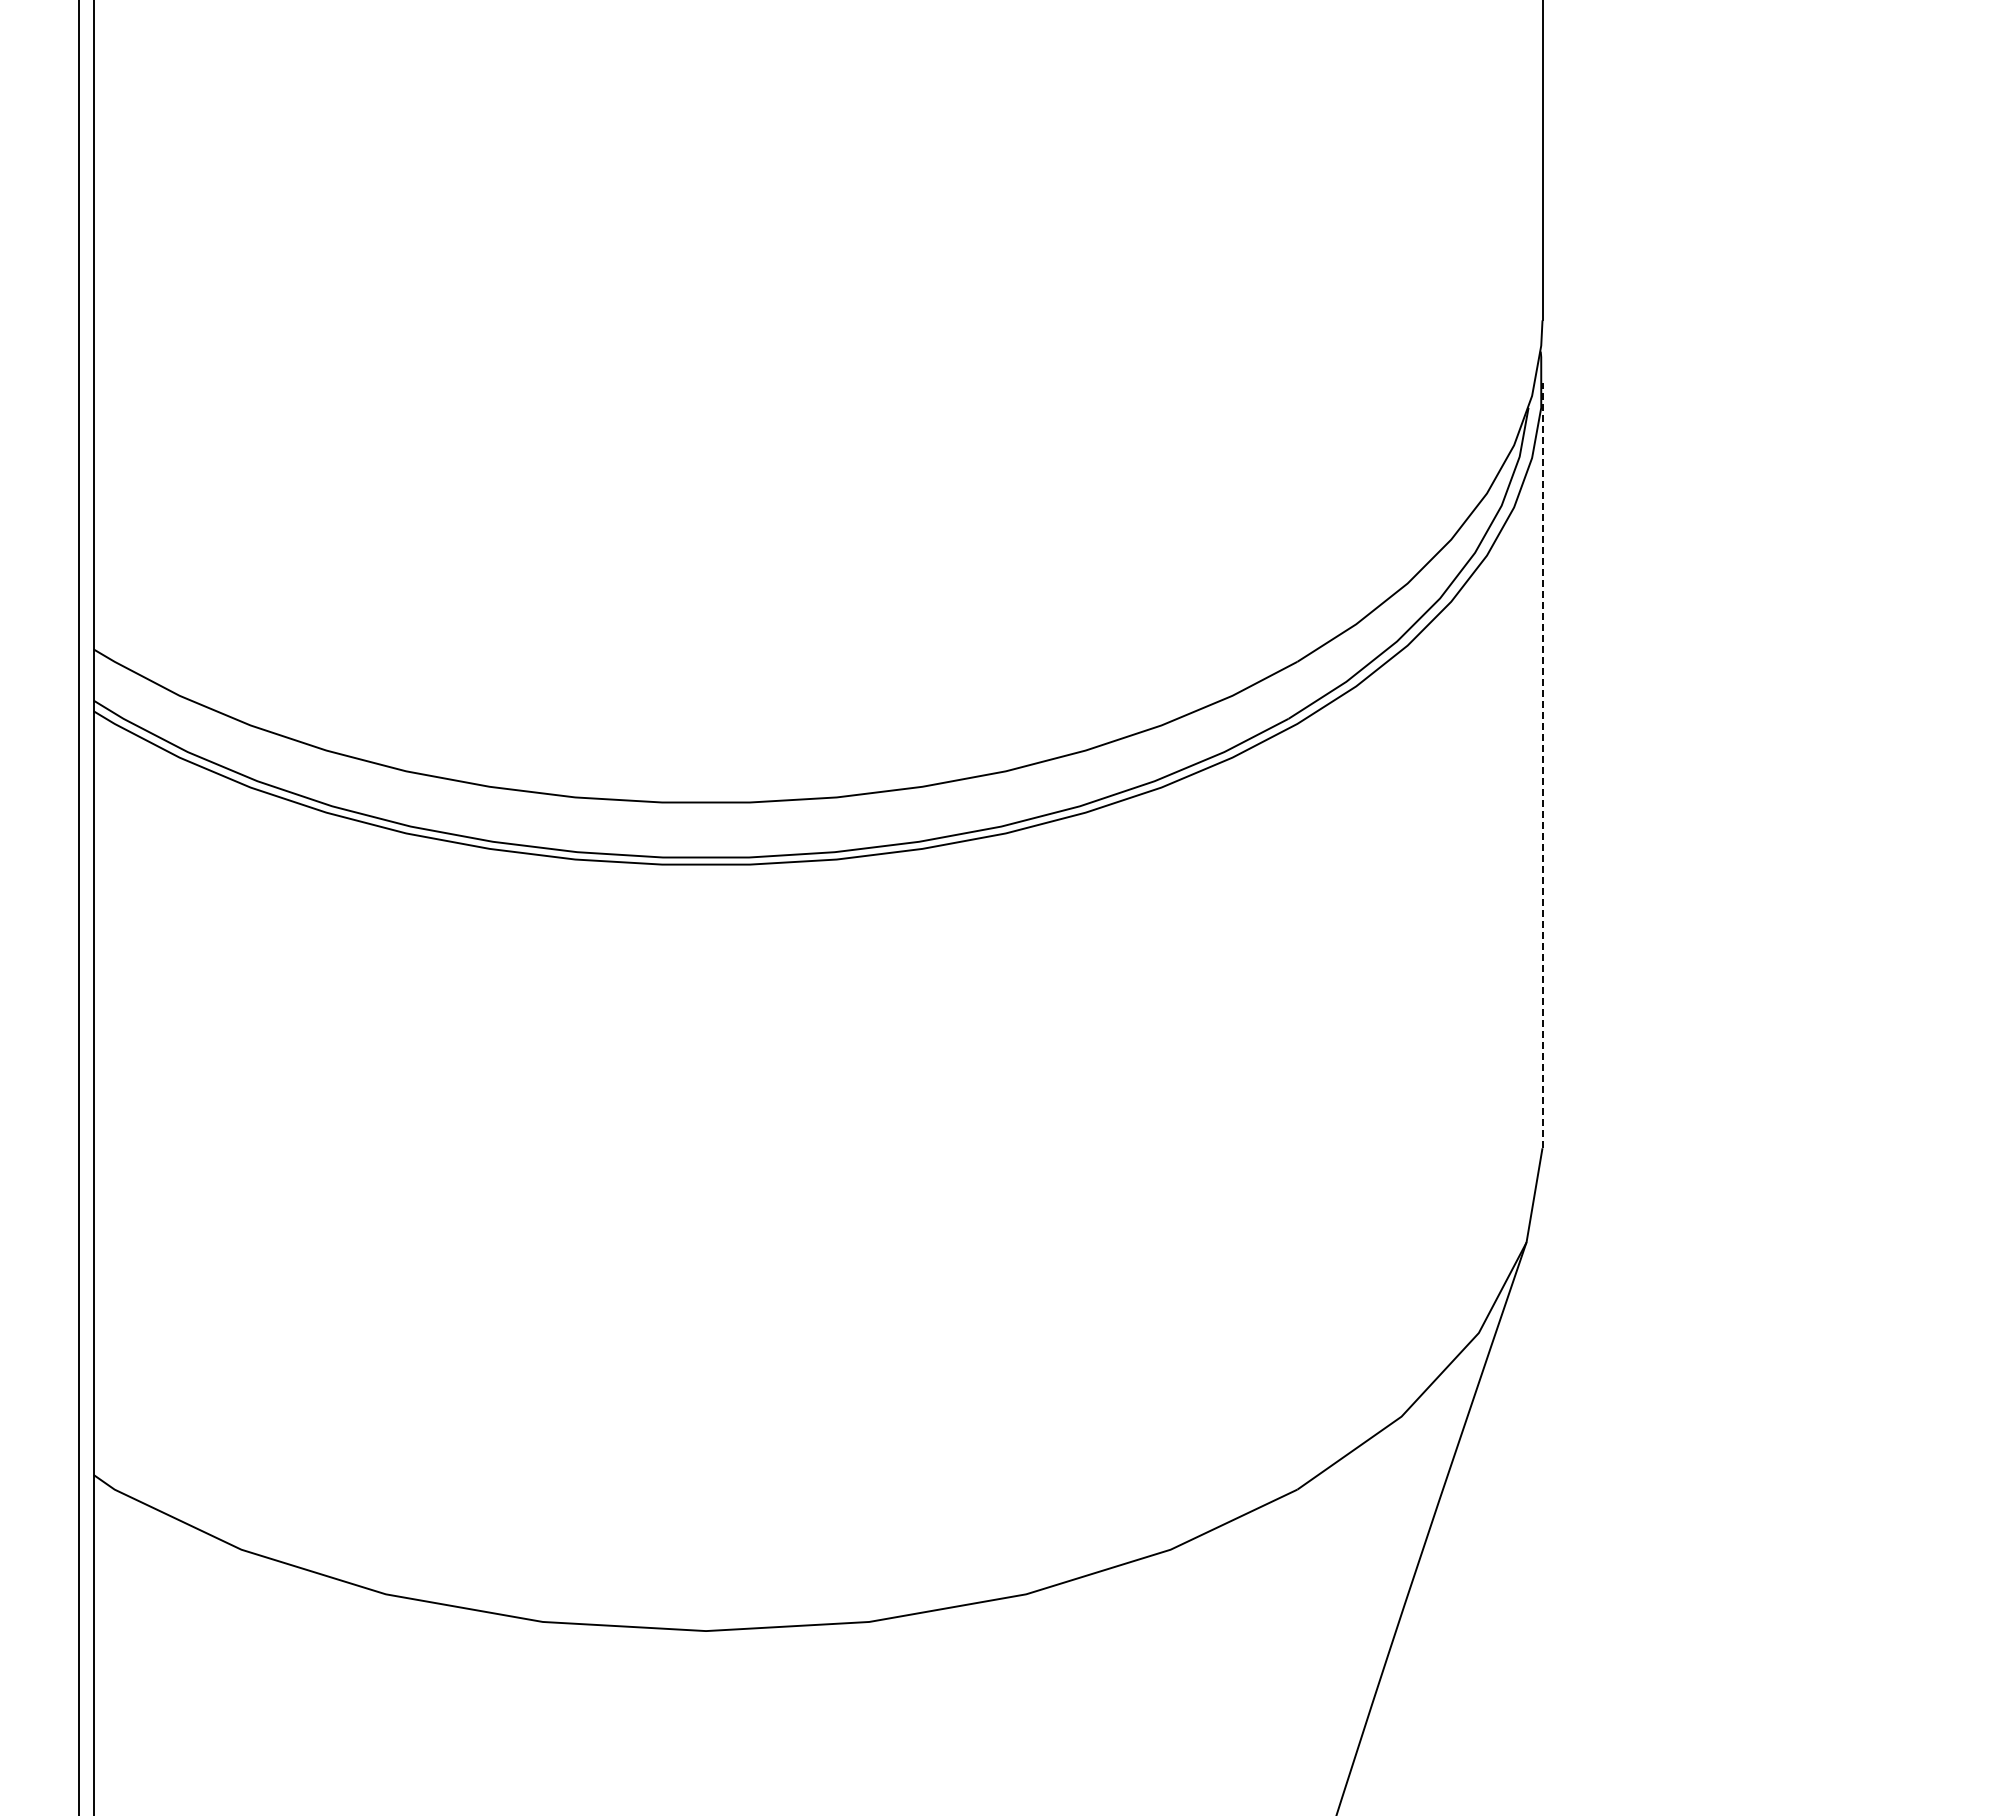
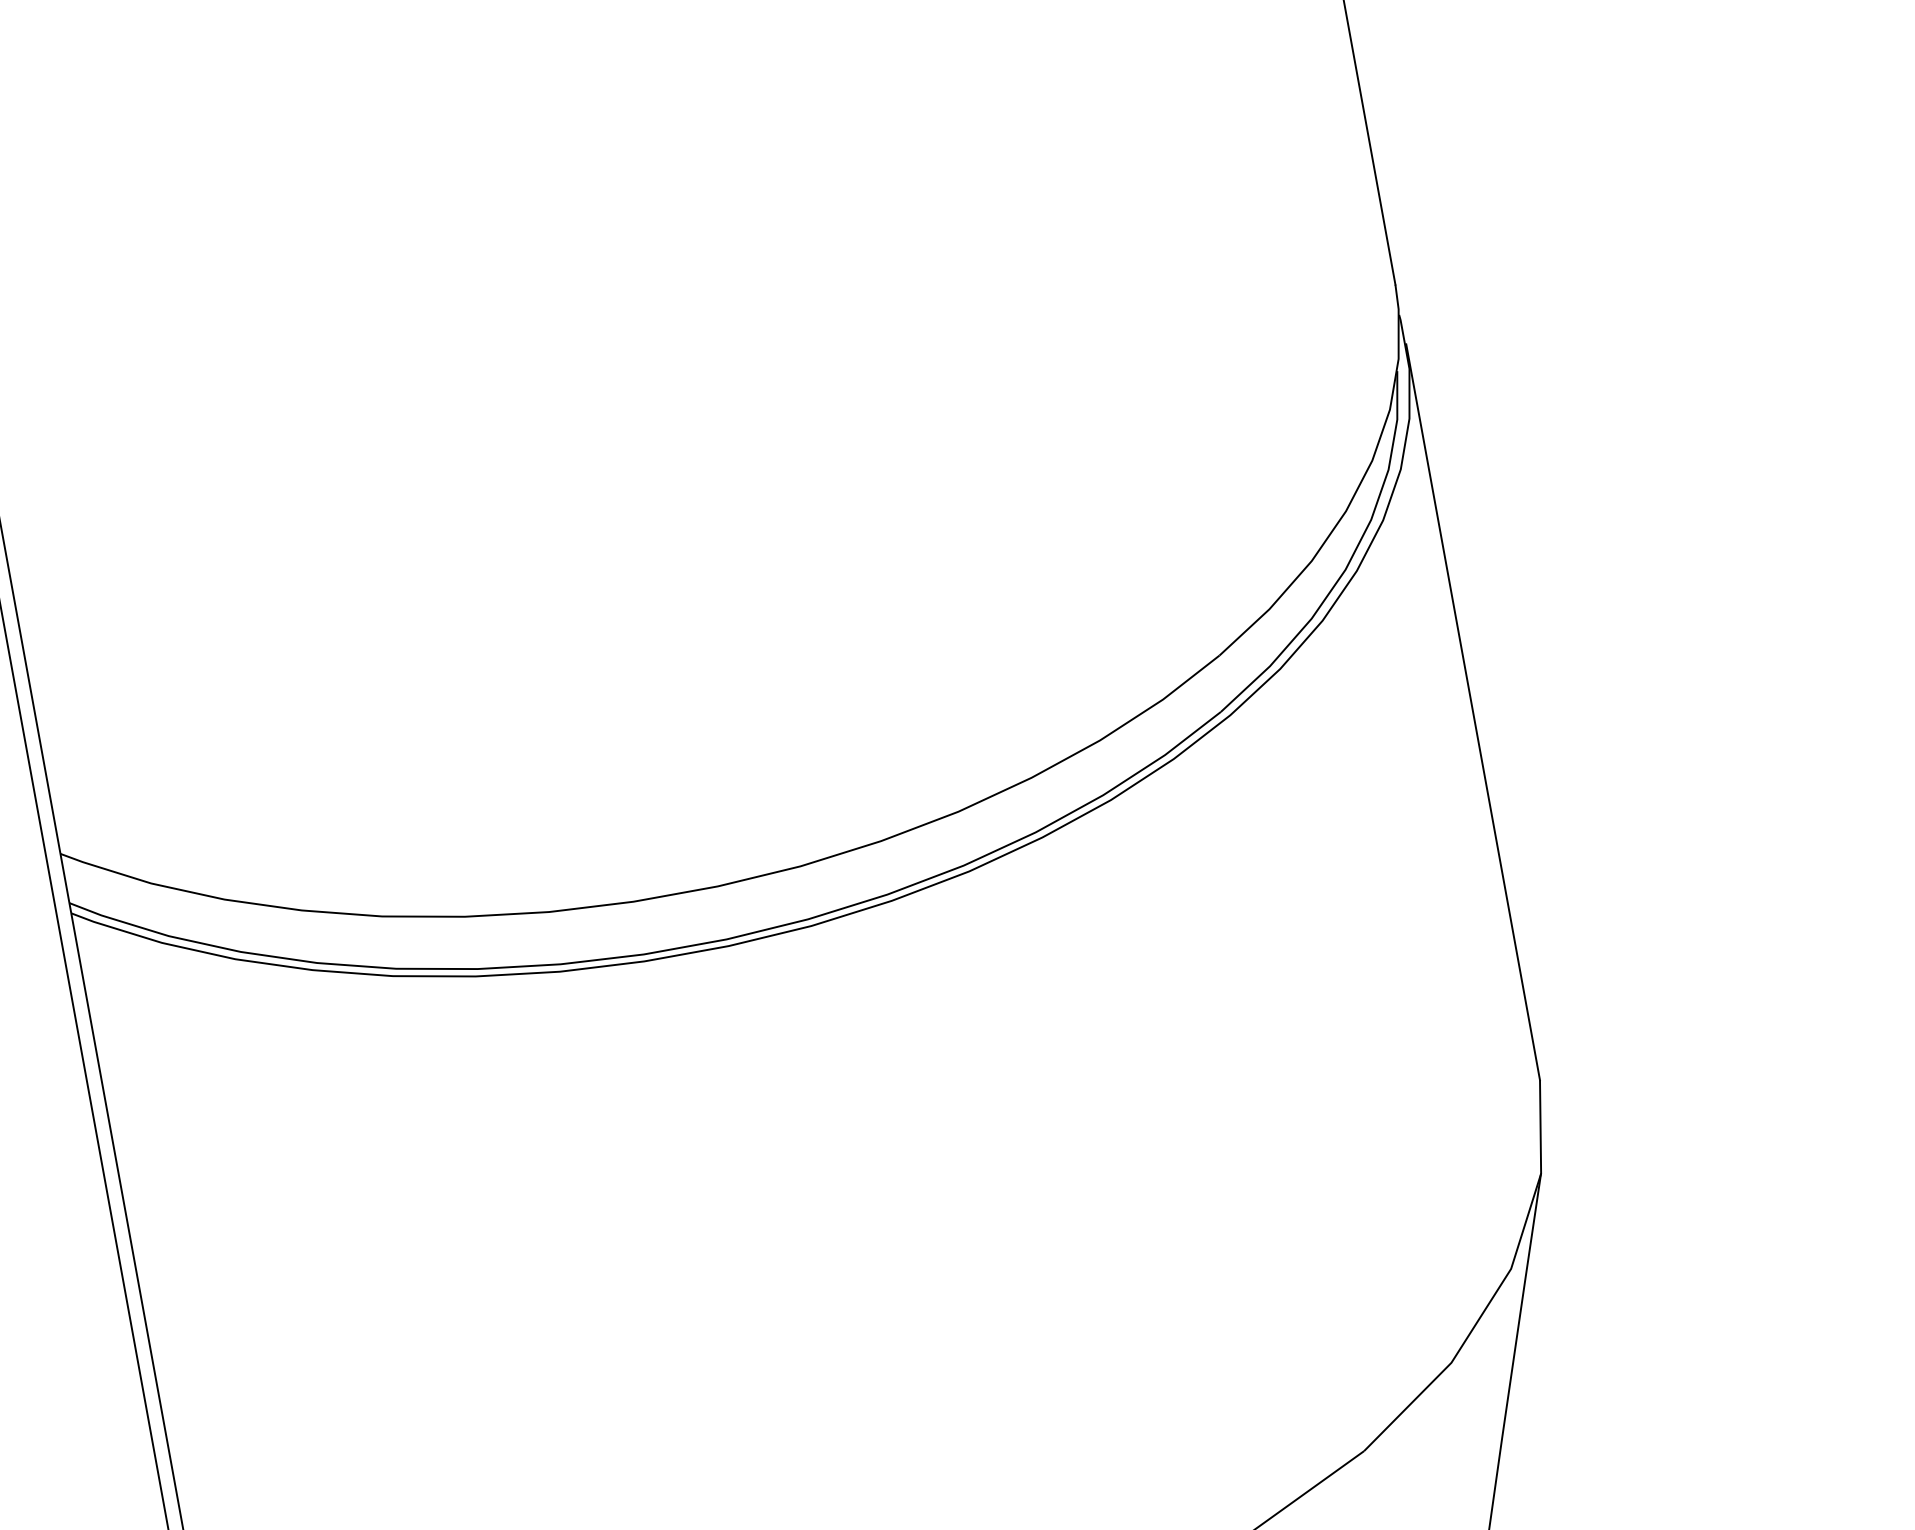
line: (1542, 765) -> (1473, 712), dashed -> solid

